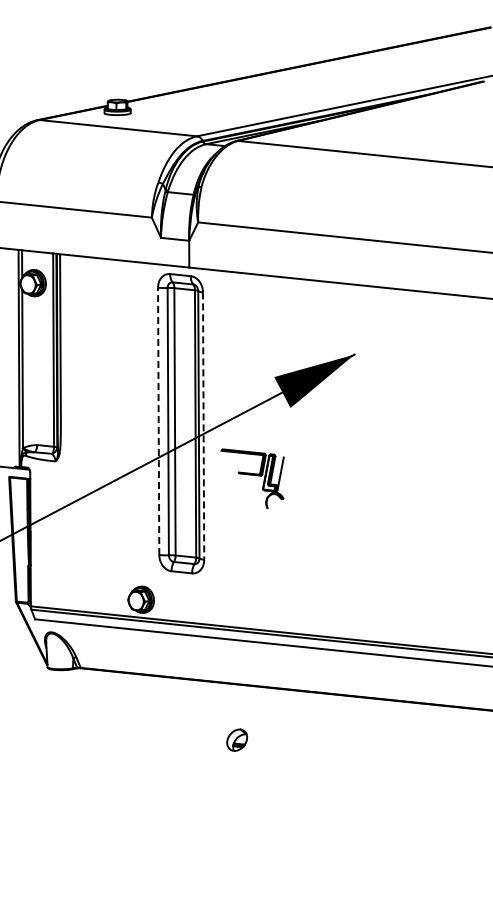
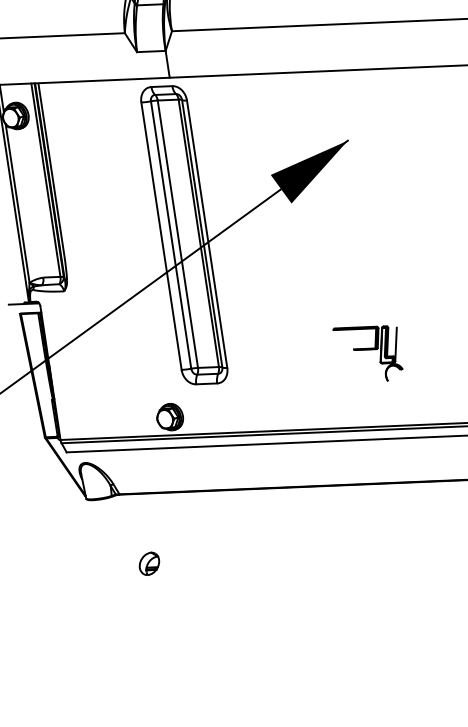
line: (158, 421) -> (161, 236), dashed -> solid
line: (203, 426) -> (207, 234), dashed -> solid
part: (252, 478) -> (368, 353), moved
part: (237, 739) -> (149, 563), moved

